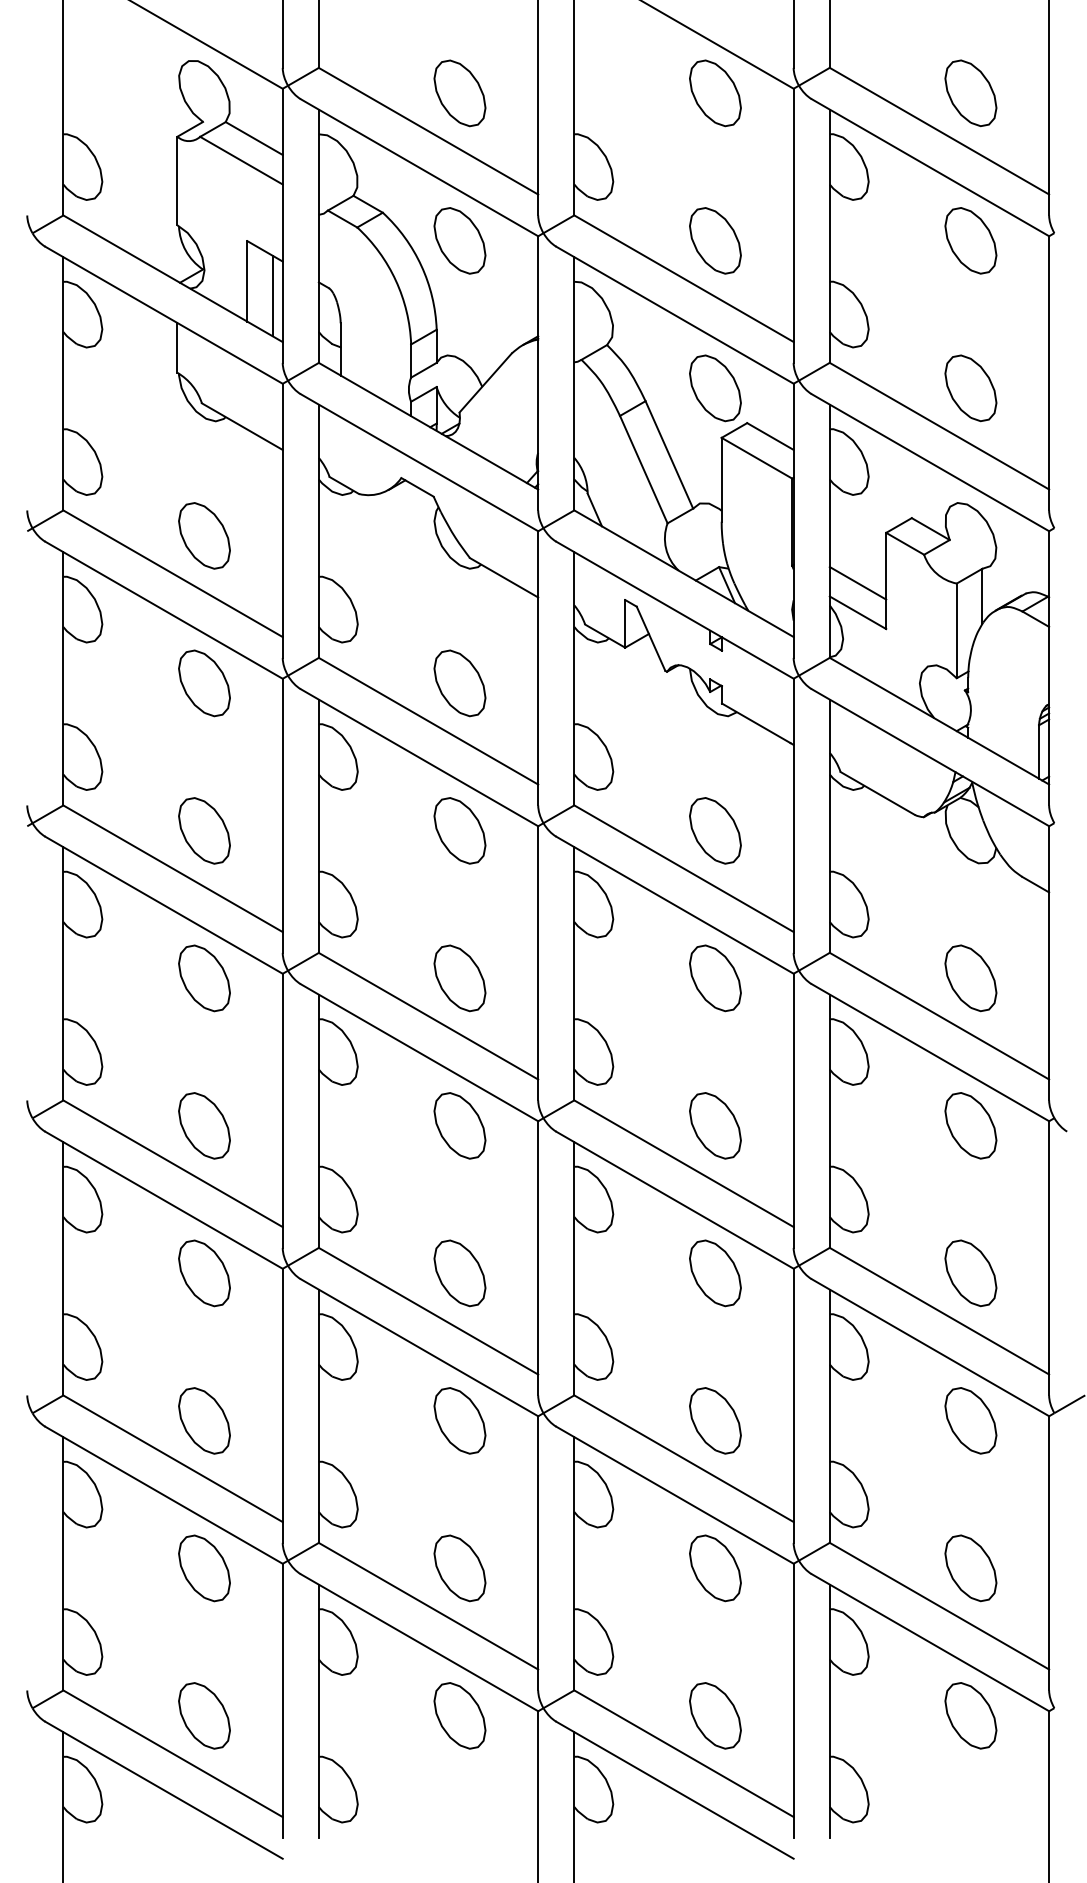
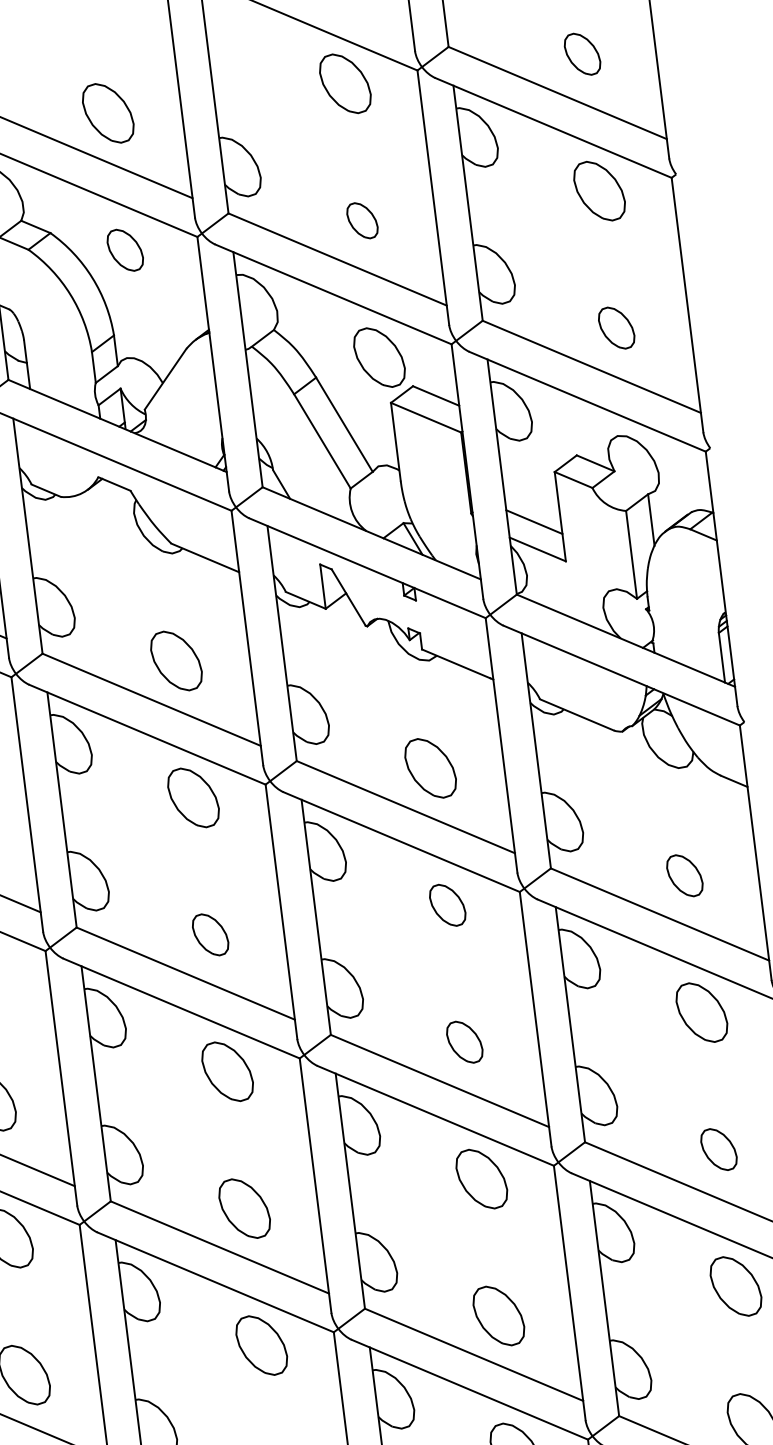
part: (970, 93) -> (582, 54), size x0.7
part: (459, 240) -> (124, 250), size x0.7
part: (715, 240) -> (362, 220), size x0.6
part: (970, 388) -> (616, 328), size x0.7
part: (459, 978) -> (210, 935), size x0.7
part: (715, 978) -> (447, 905), size x0.7
part: (970, 978) -> (684, 875), size x0.7
part: (715, 1125) -> (464, 1041), size x0.7
part: (970, 1273) -> (718, 1149), size x0.7

